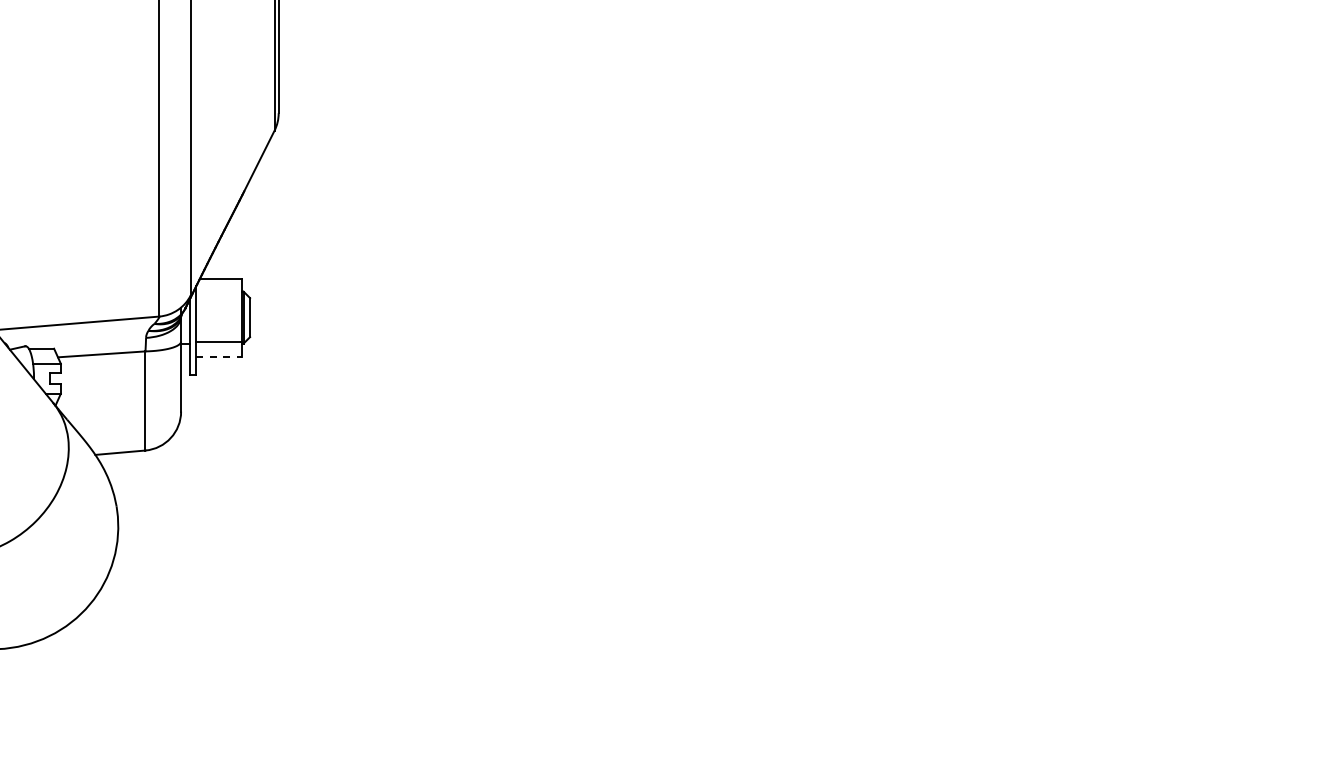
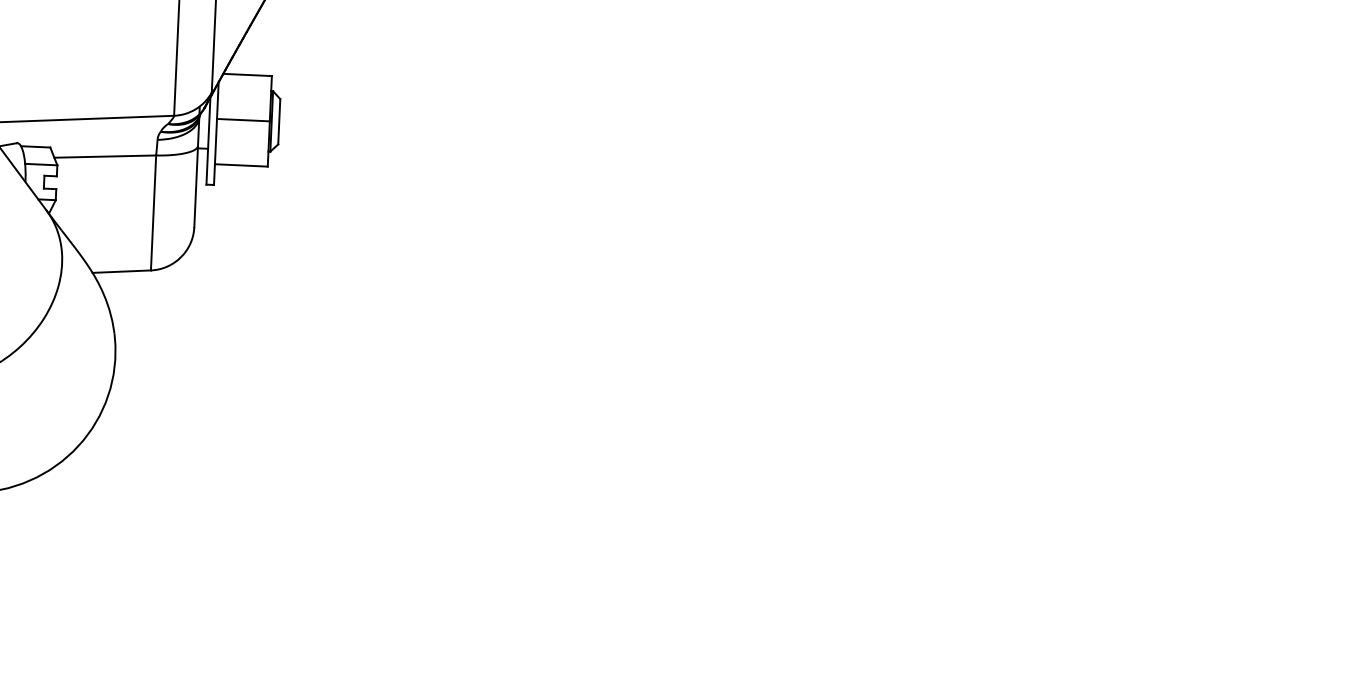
line: (218, 341) -> (242, 119), moved
line: (219, 356) -> (241, 165), dashed -> solid

